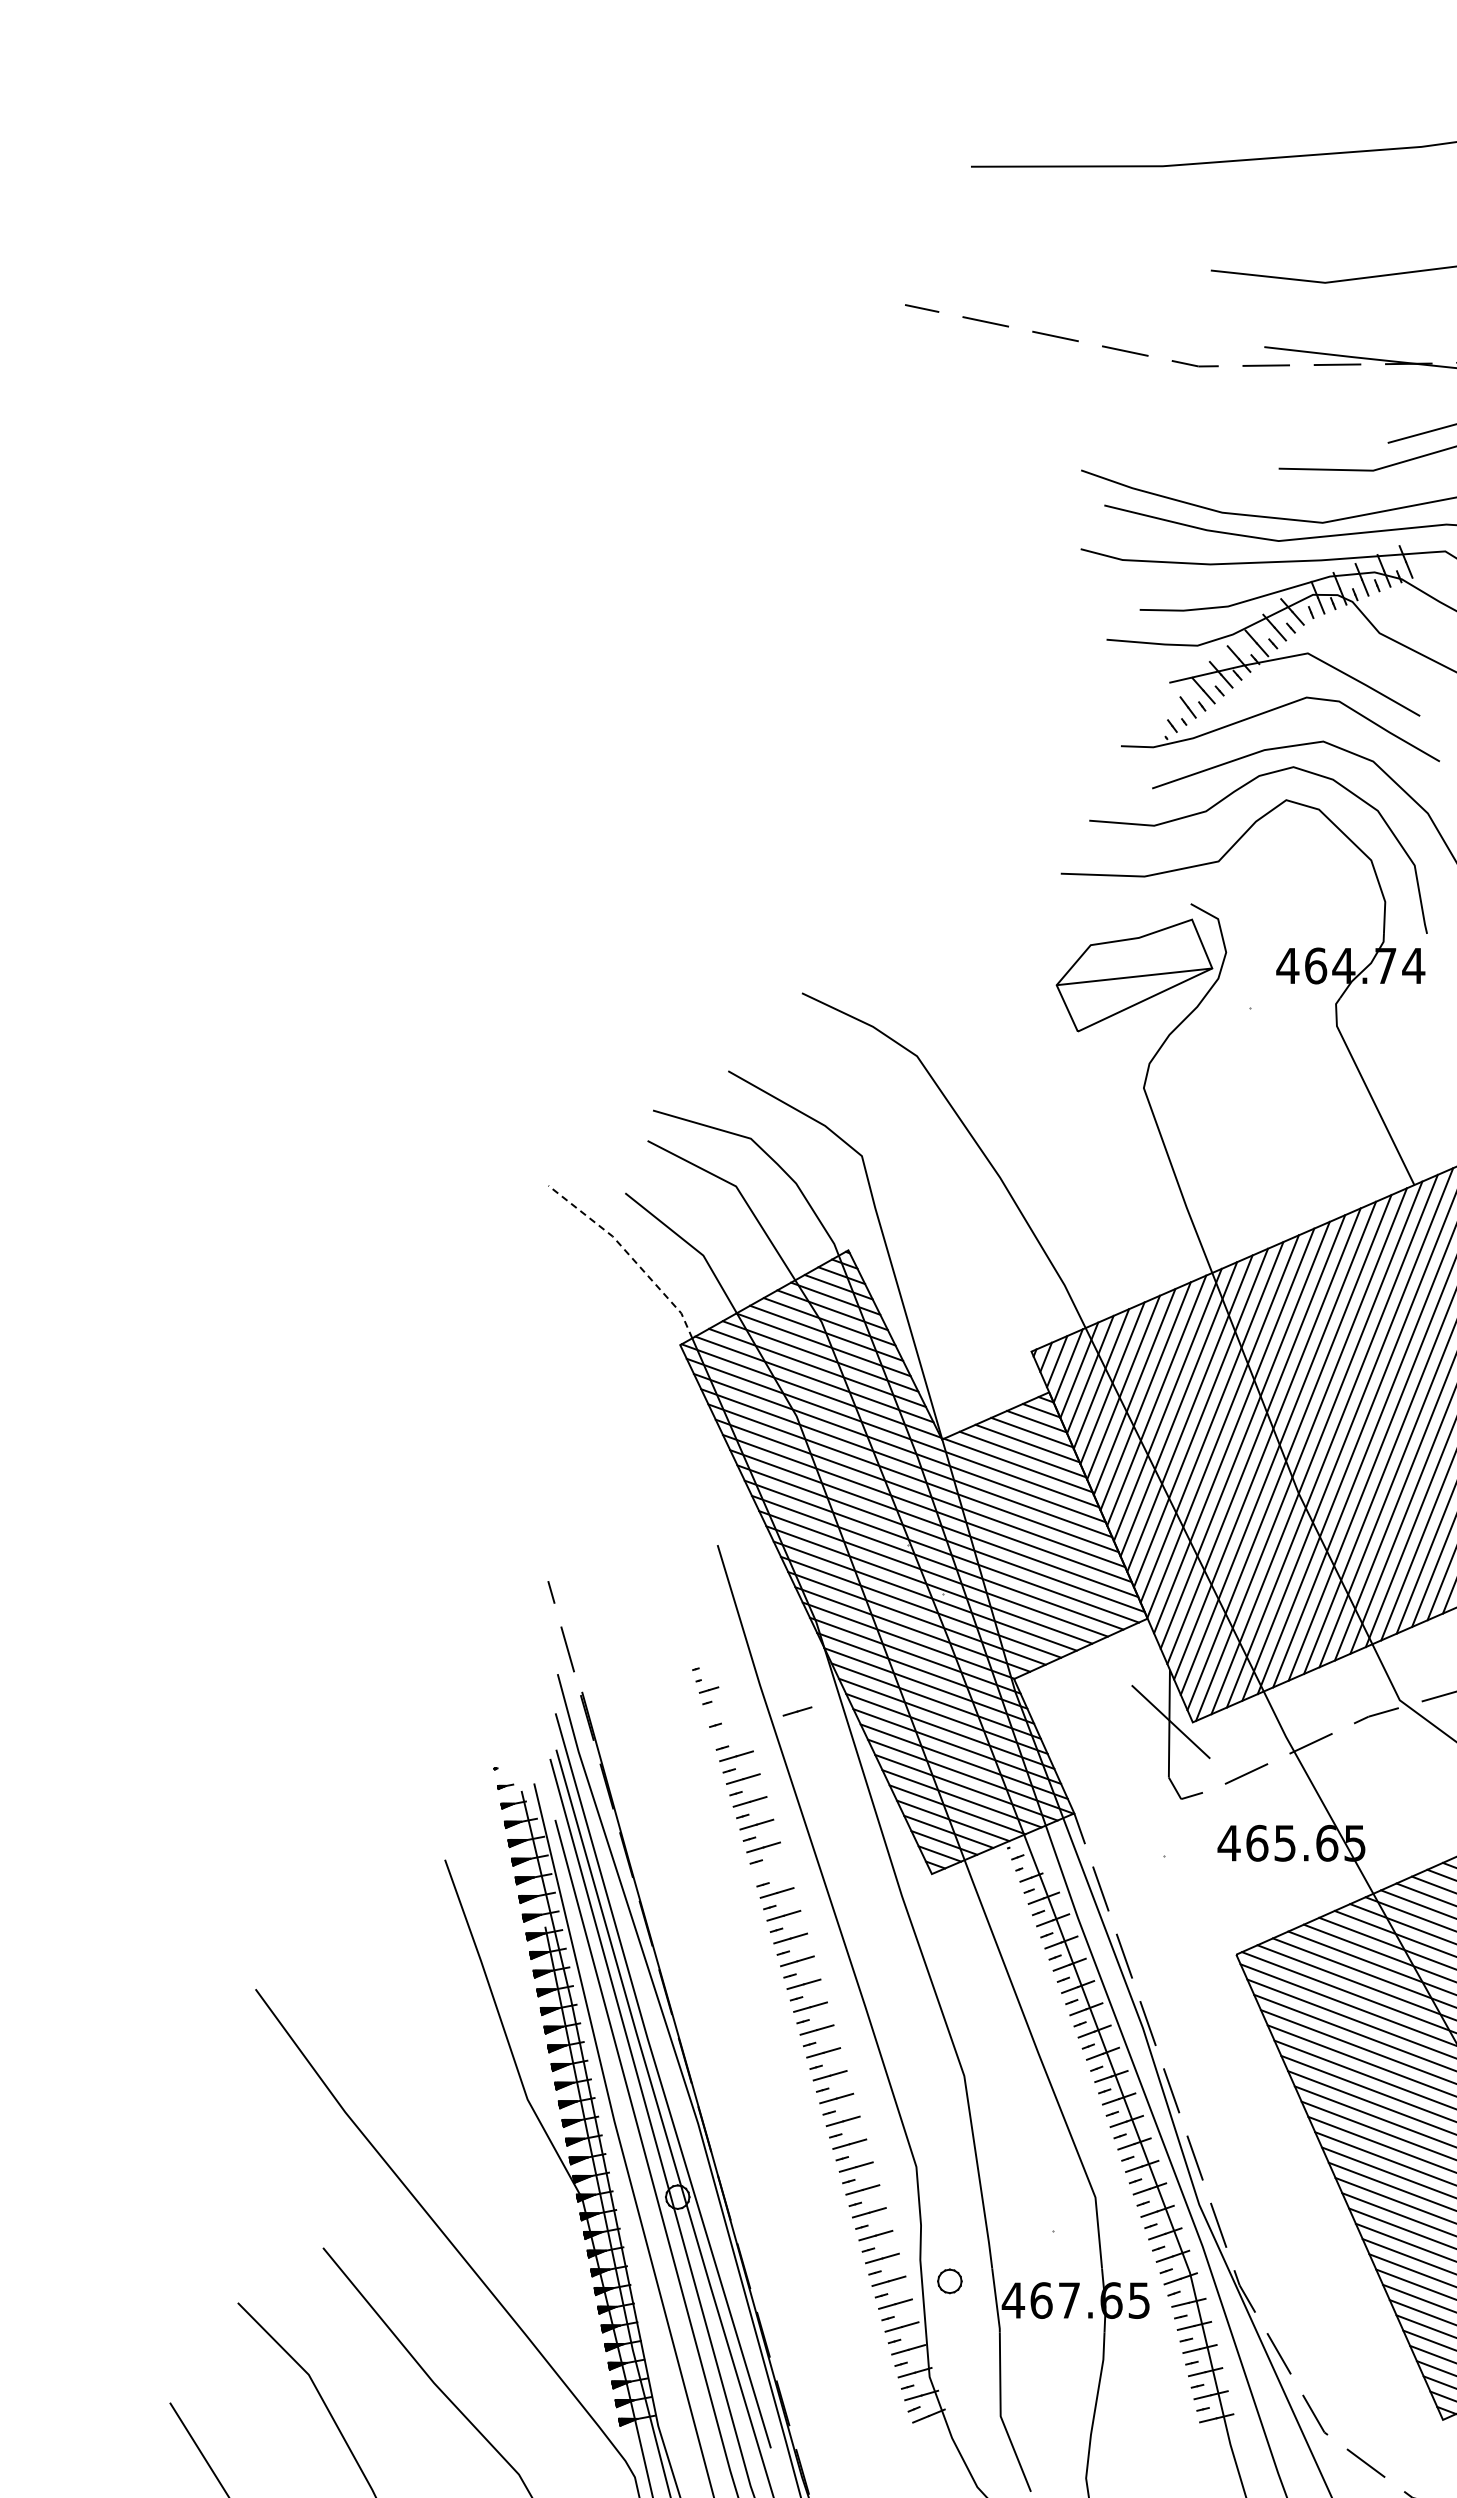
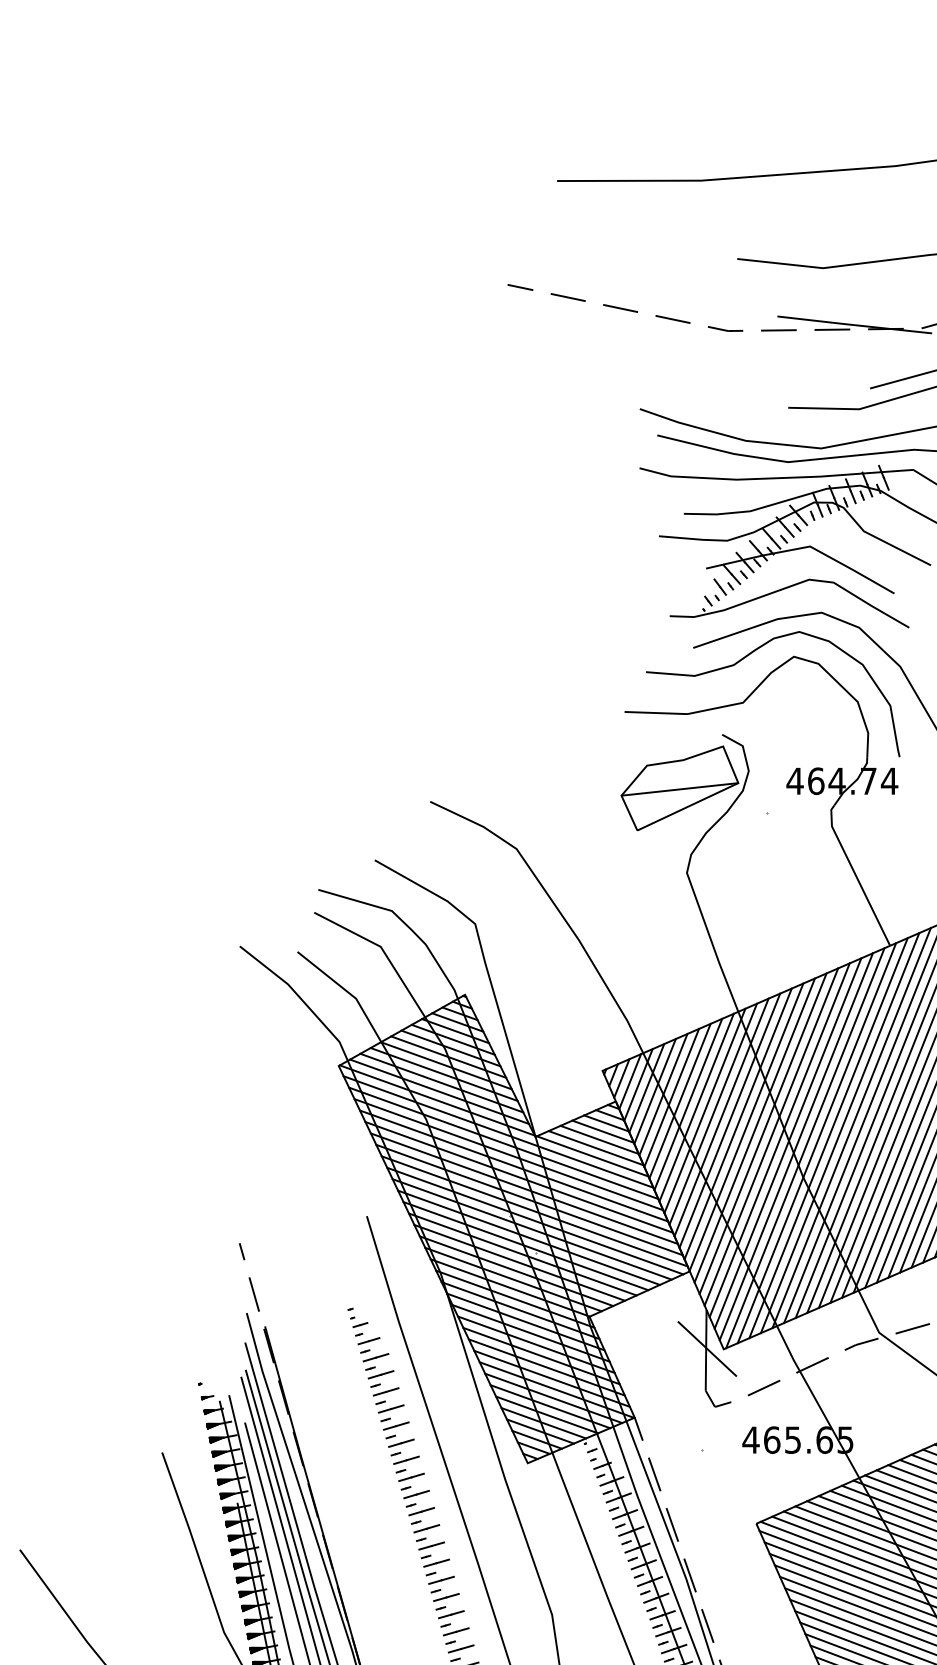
line: (629, 1254) -> (300, 997), dashed -> solid
line: (797, 1711) -> (369, 1341), moved
line: (729, 1733) -> (375, 1357), added
line: (770, 1870) -> (406, 1460), added

